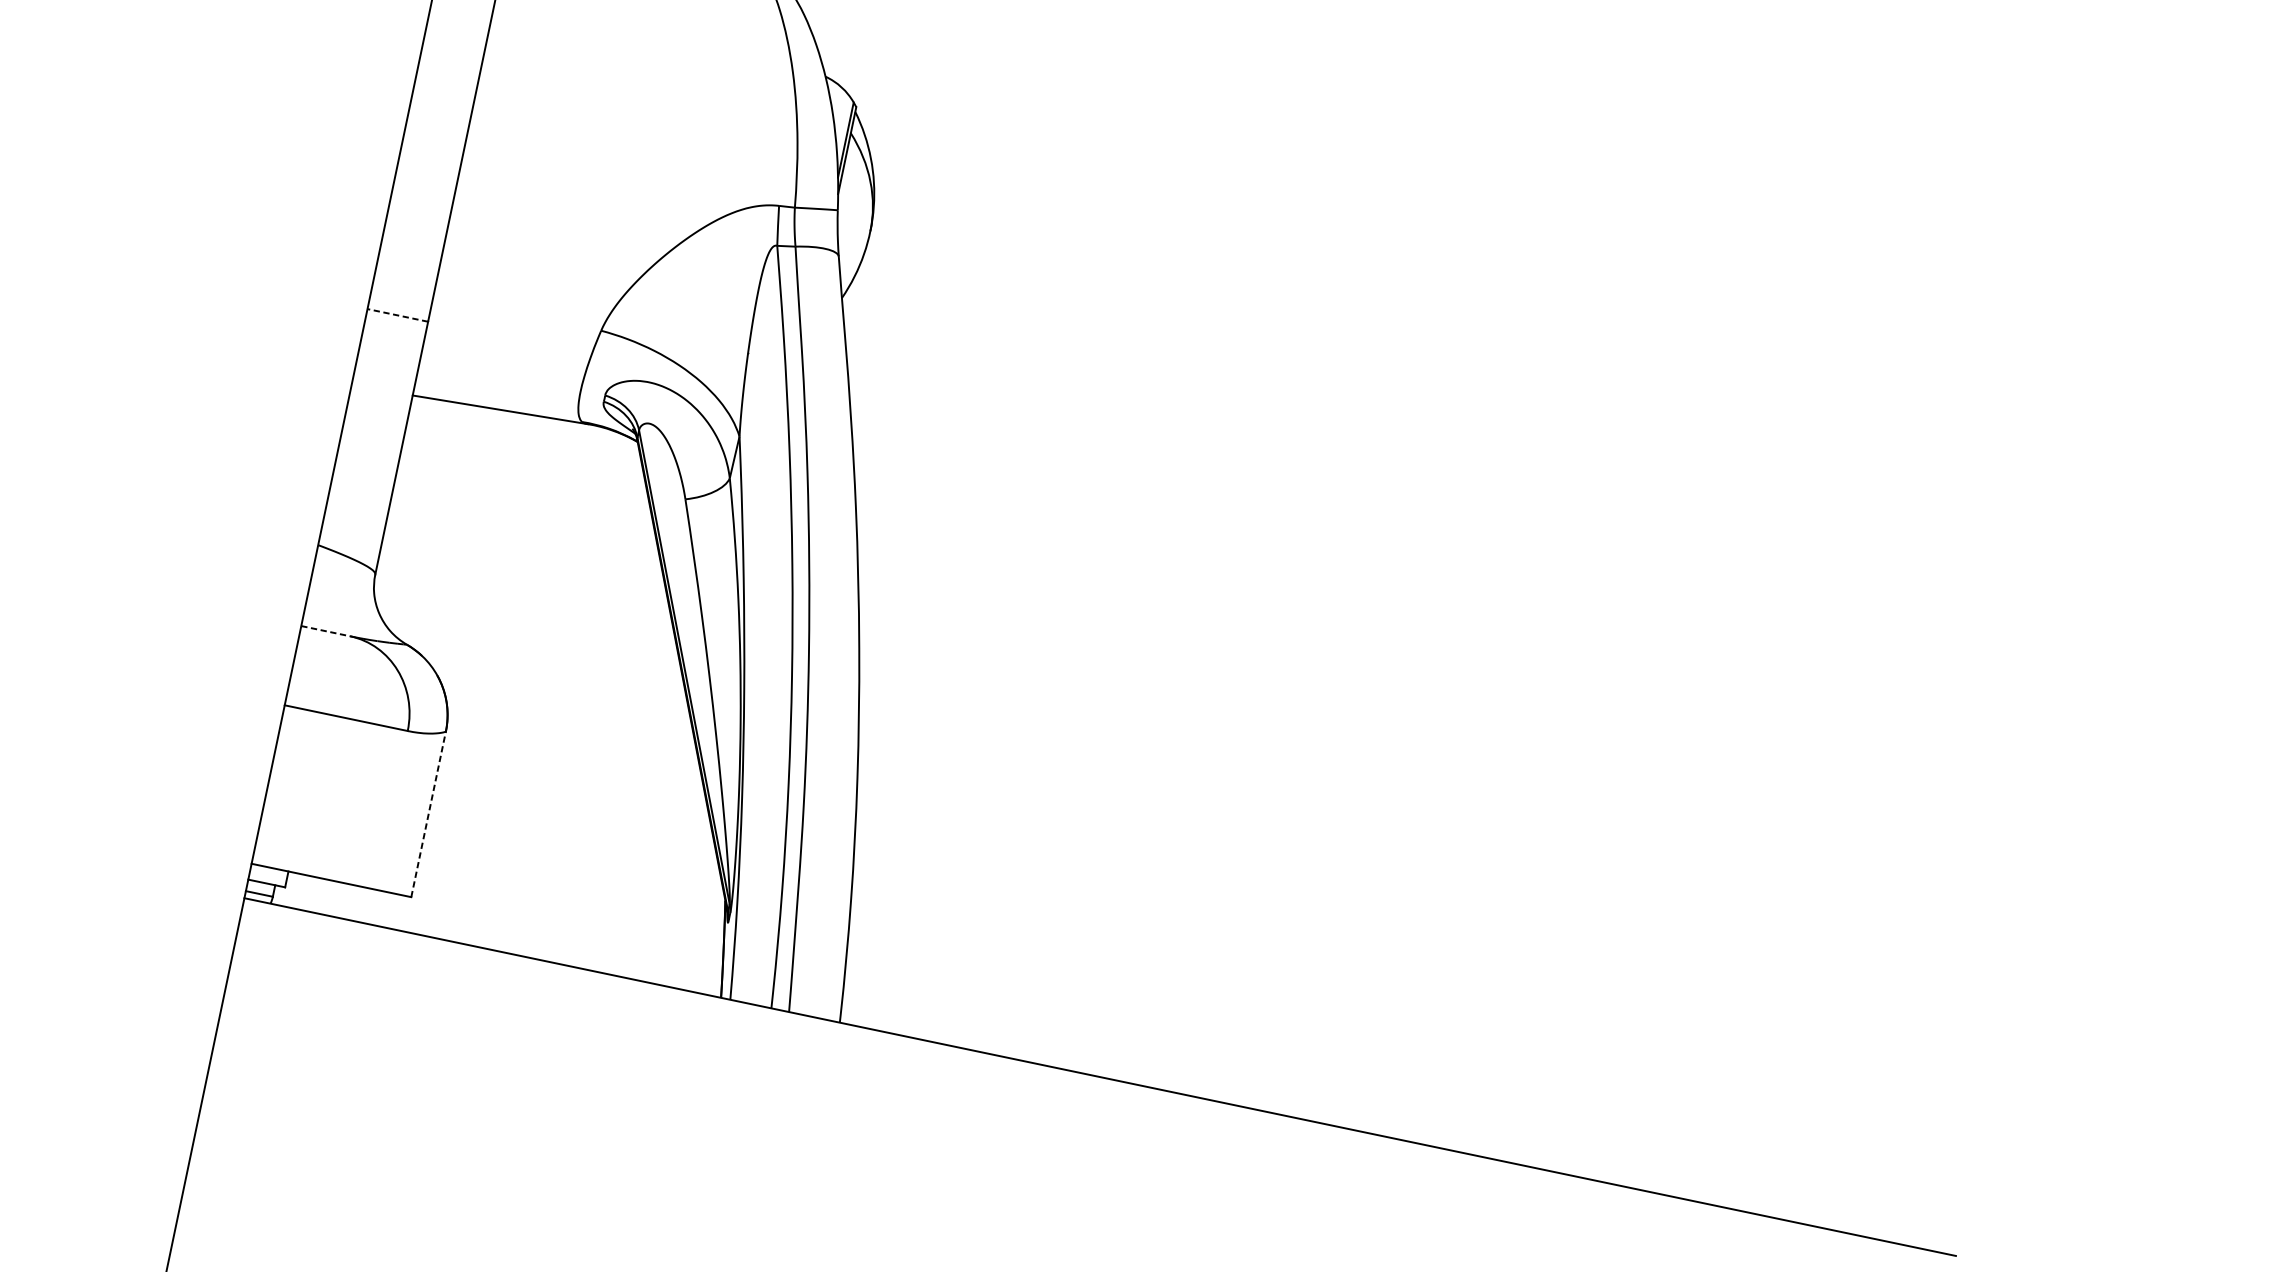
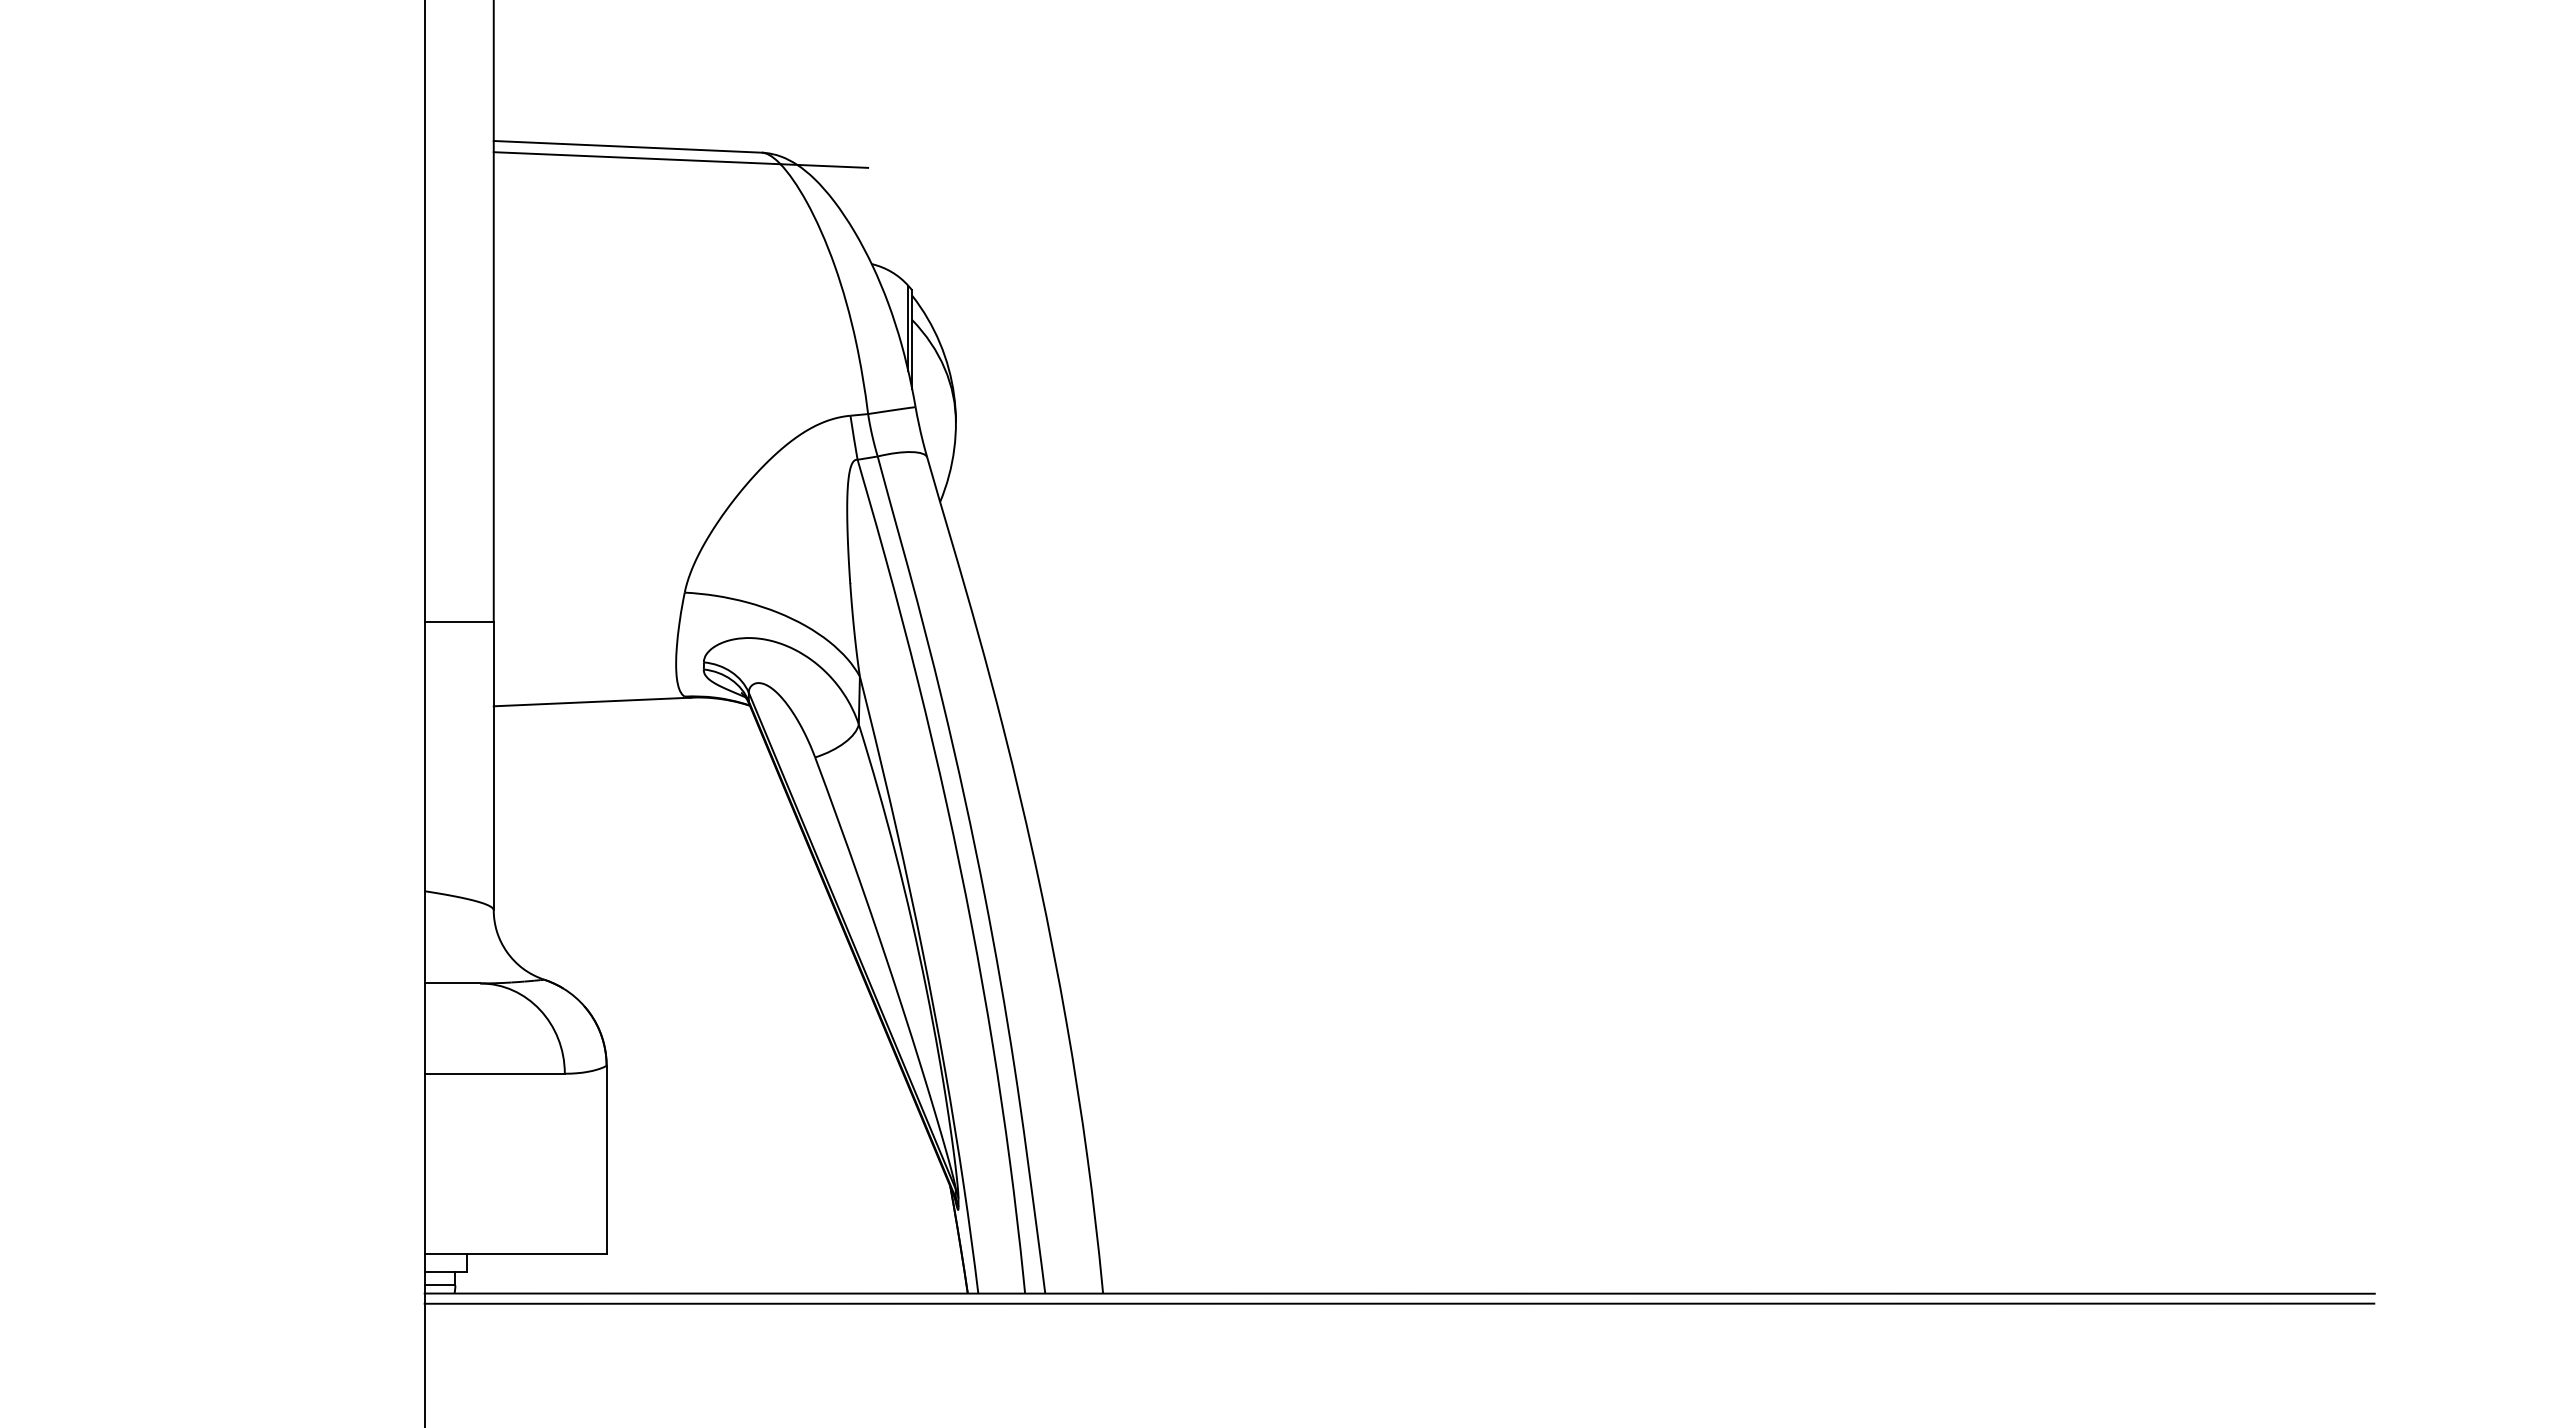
line: (398, 315) -> (459, 622), dashed -> solid
line: (325, 631) -> (452, 983), dashed -> solid
line: (428, 813) -> (606, 1159), dashed -> solid
line: (1098, 1085) -> (1399, 1303), added

